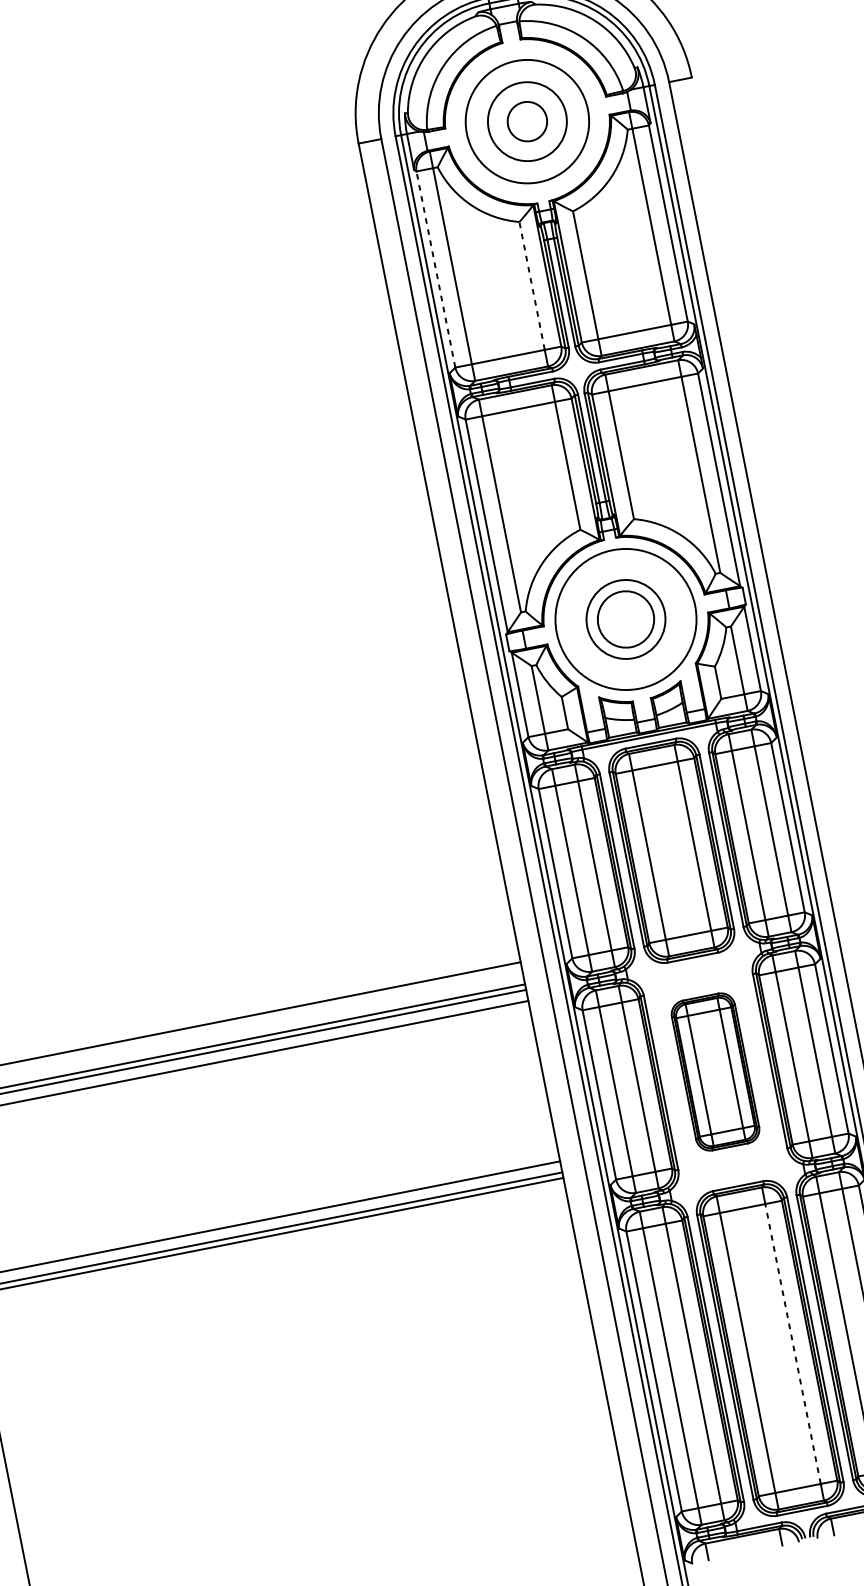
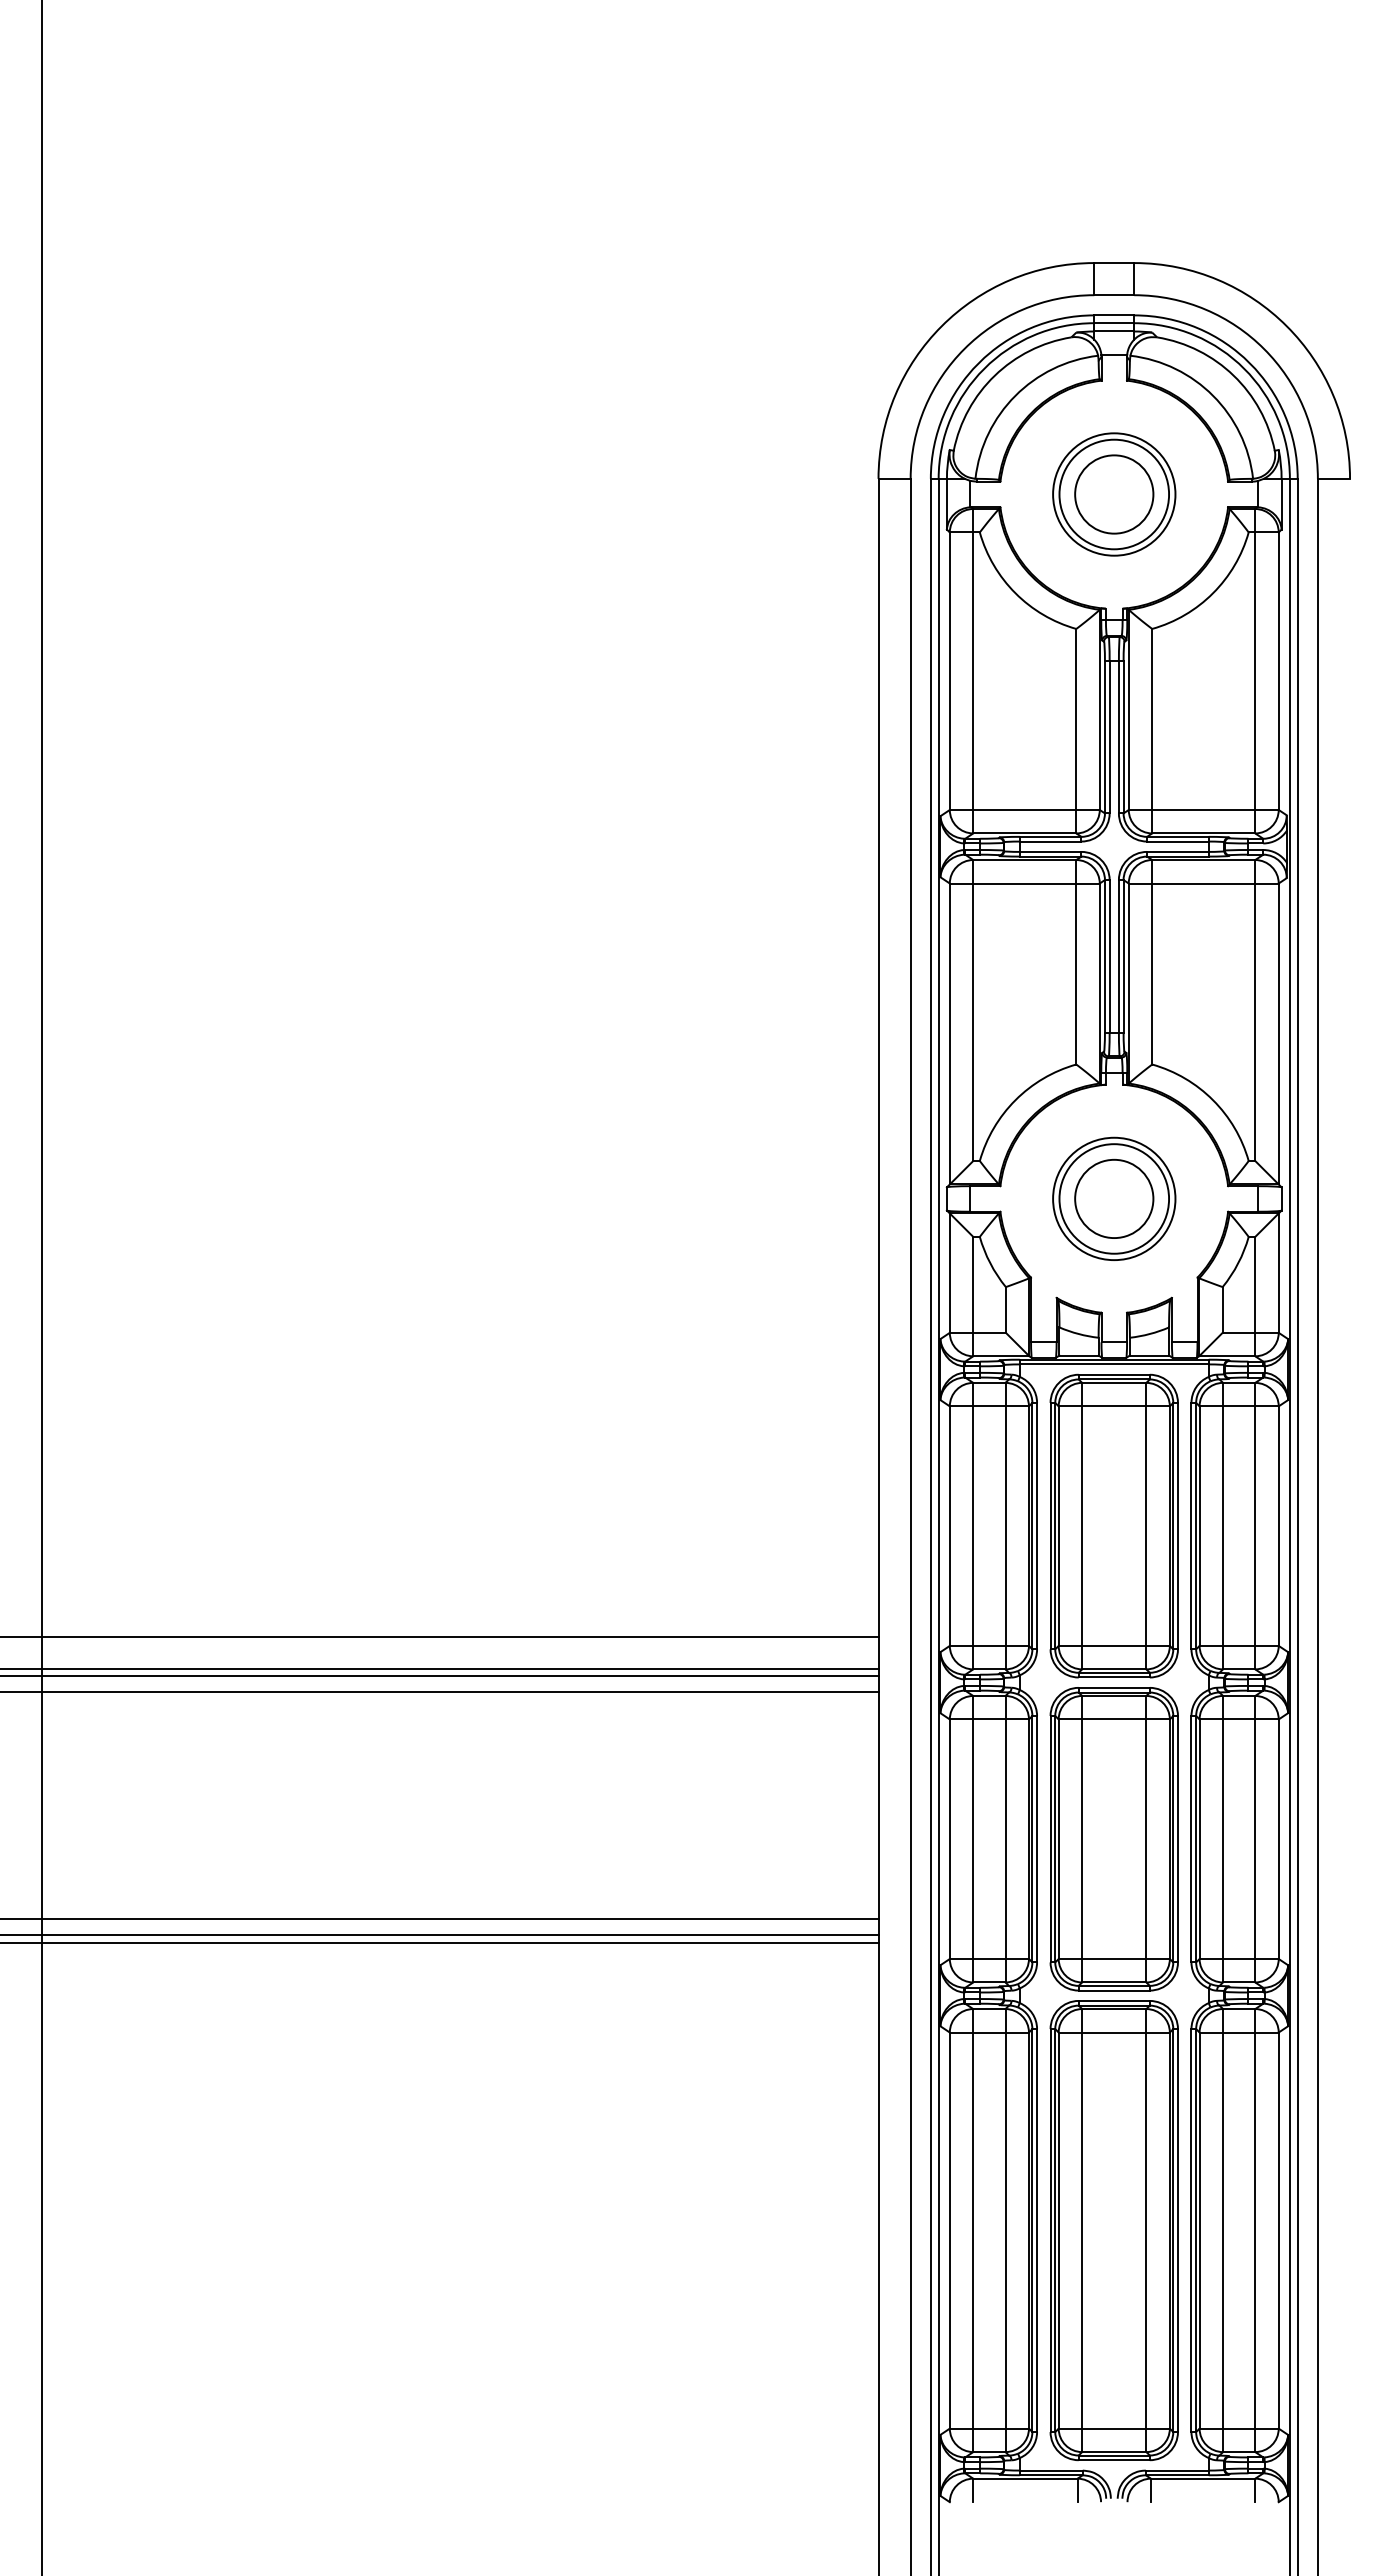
circle: (527, 121) -> (1114, 494), size x0.71
circle: (527, 121) -> (1114, 494), size x1.43
line: (435, 269) -> (949, 671), dashed -> solid
line: (532, 285) -> (1076, 719), dashed -> solid
circle: (626, 619) -> (1114, 1198), size x0.62
part: (715, 1072) -> (1113, 1839), size x1.43
line: (793, 1343) -> (1146, 2230), dashed -> solid

